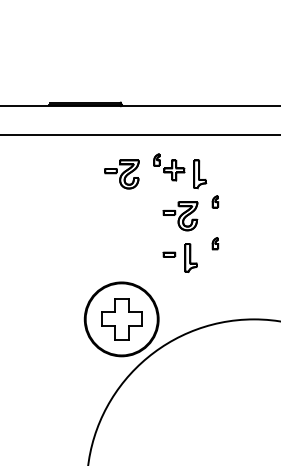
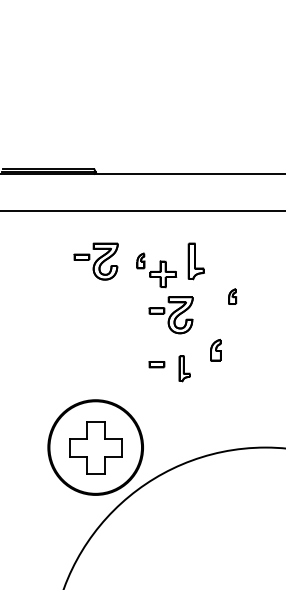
part: (169, 167) -> (157, 270), moved
part: (215, 201) -> (232, 296), moved
part: (215, 243) -> (216, 350), size x1.4
part: (190, 257) -> (183, 368), size x0.7

